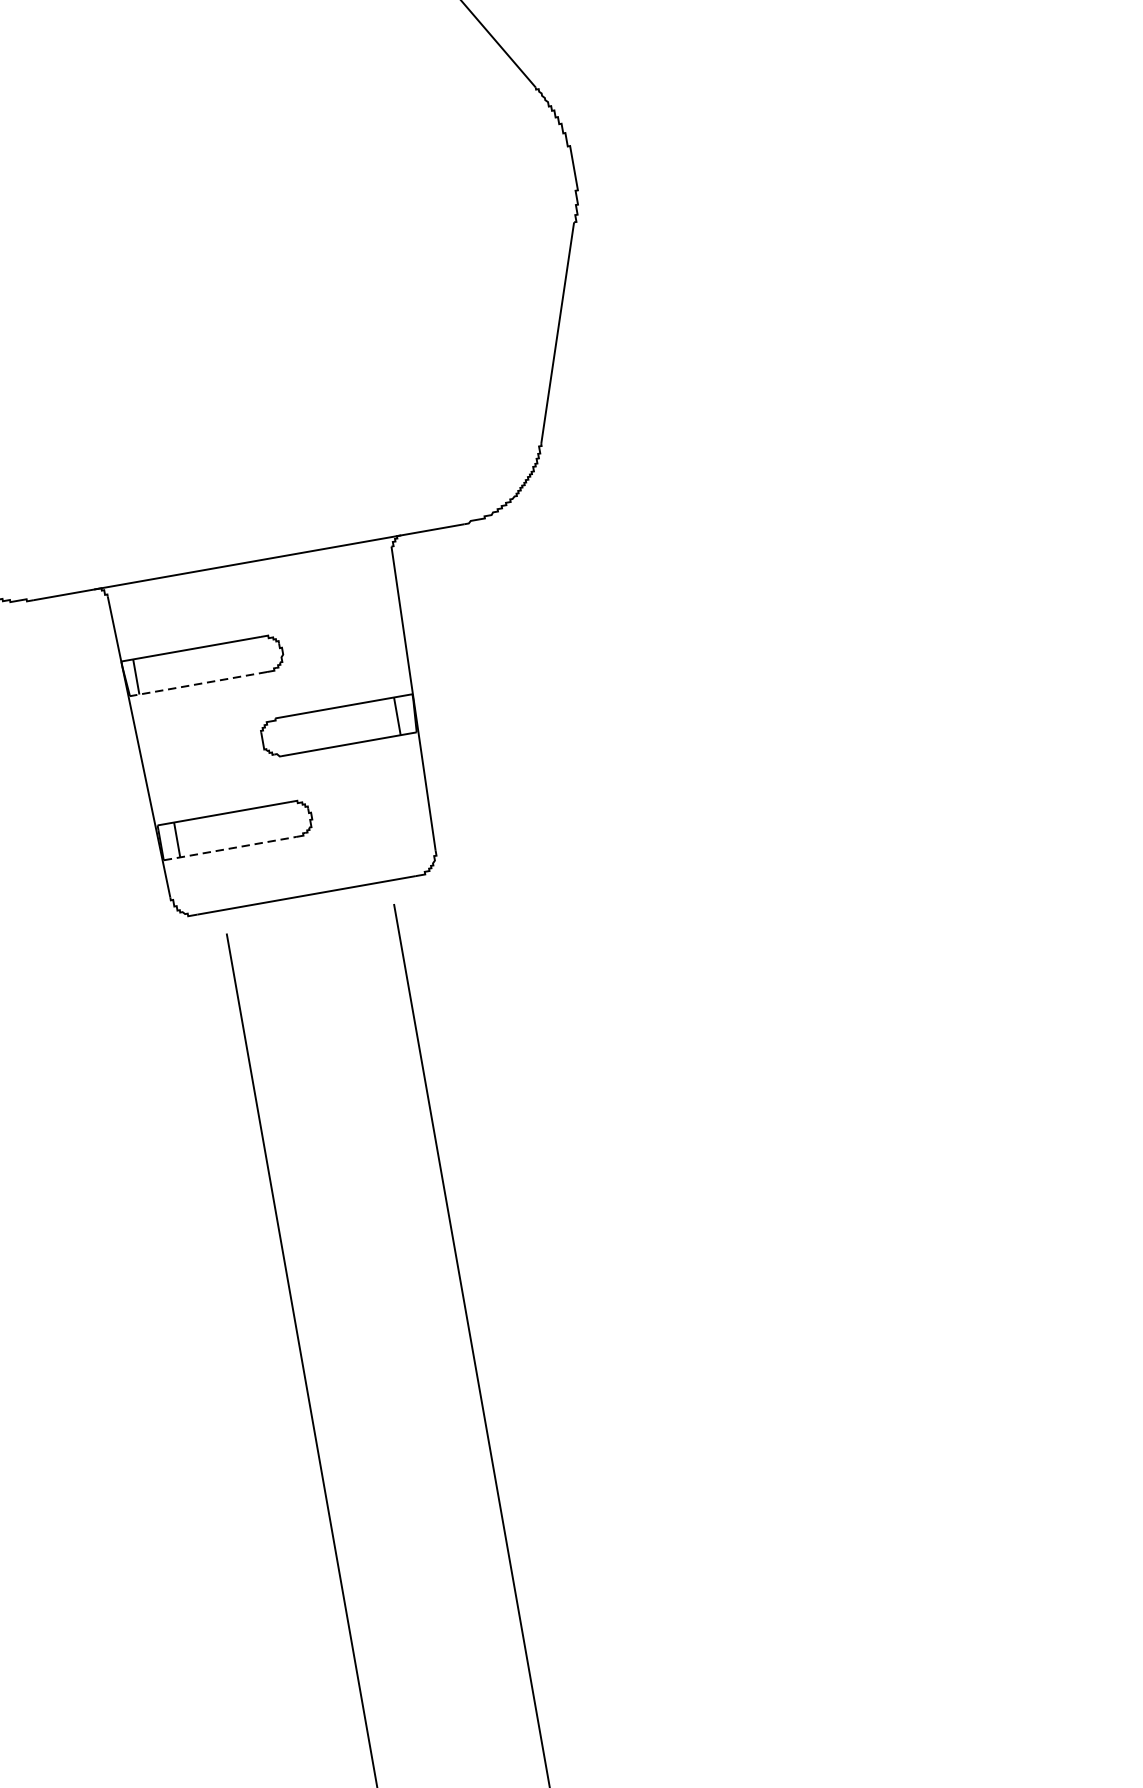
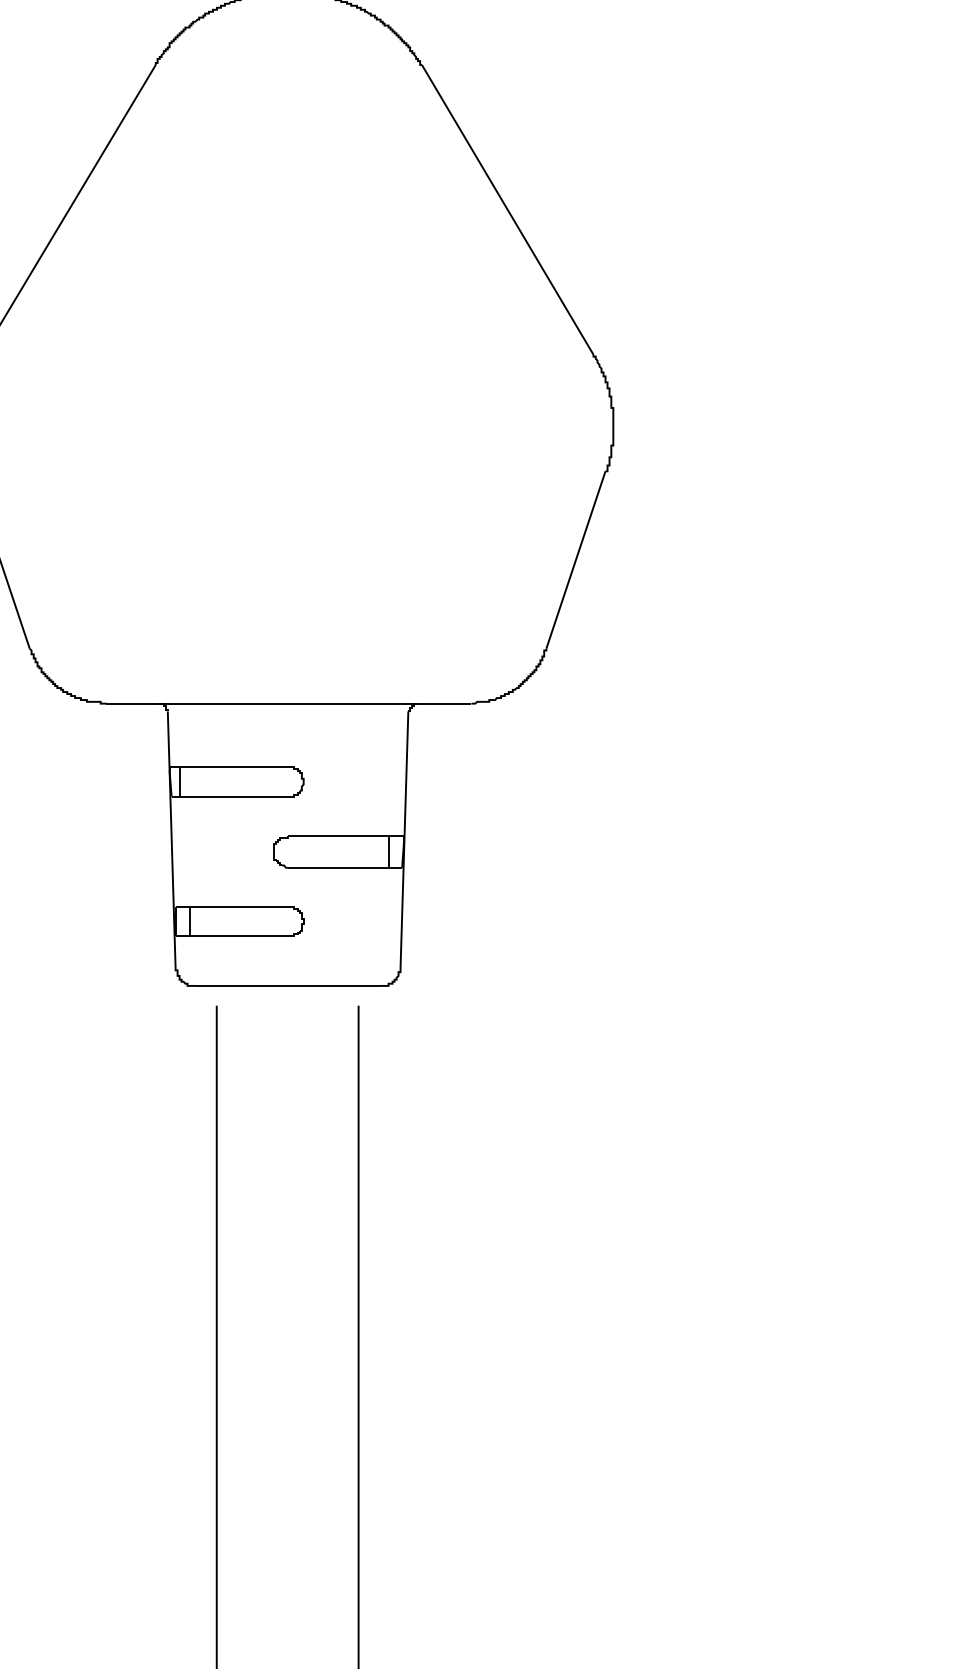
line: (198, 684) -> (229, 796), dashed -> solid
line: (230, 848) -> (232, 936), dashed -> solid

